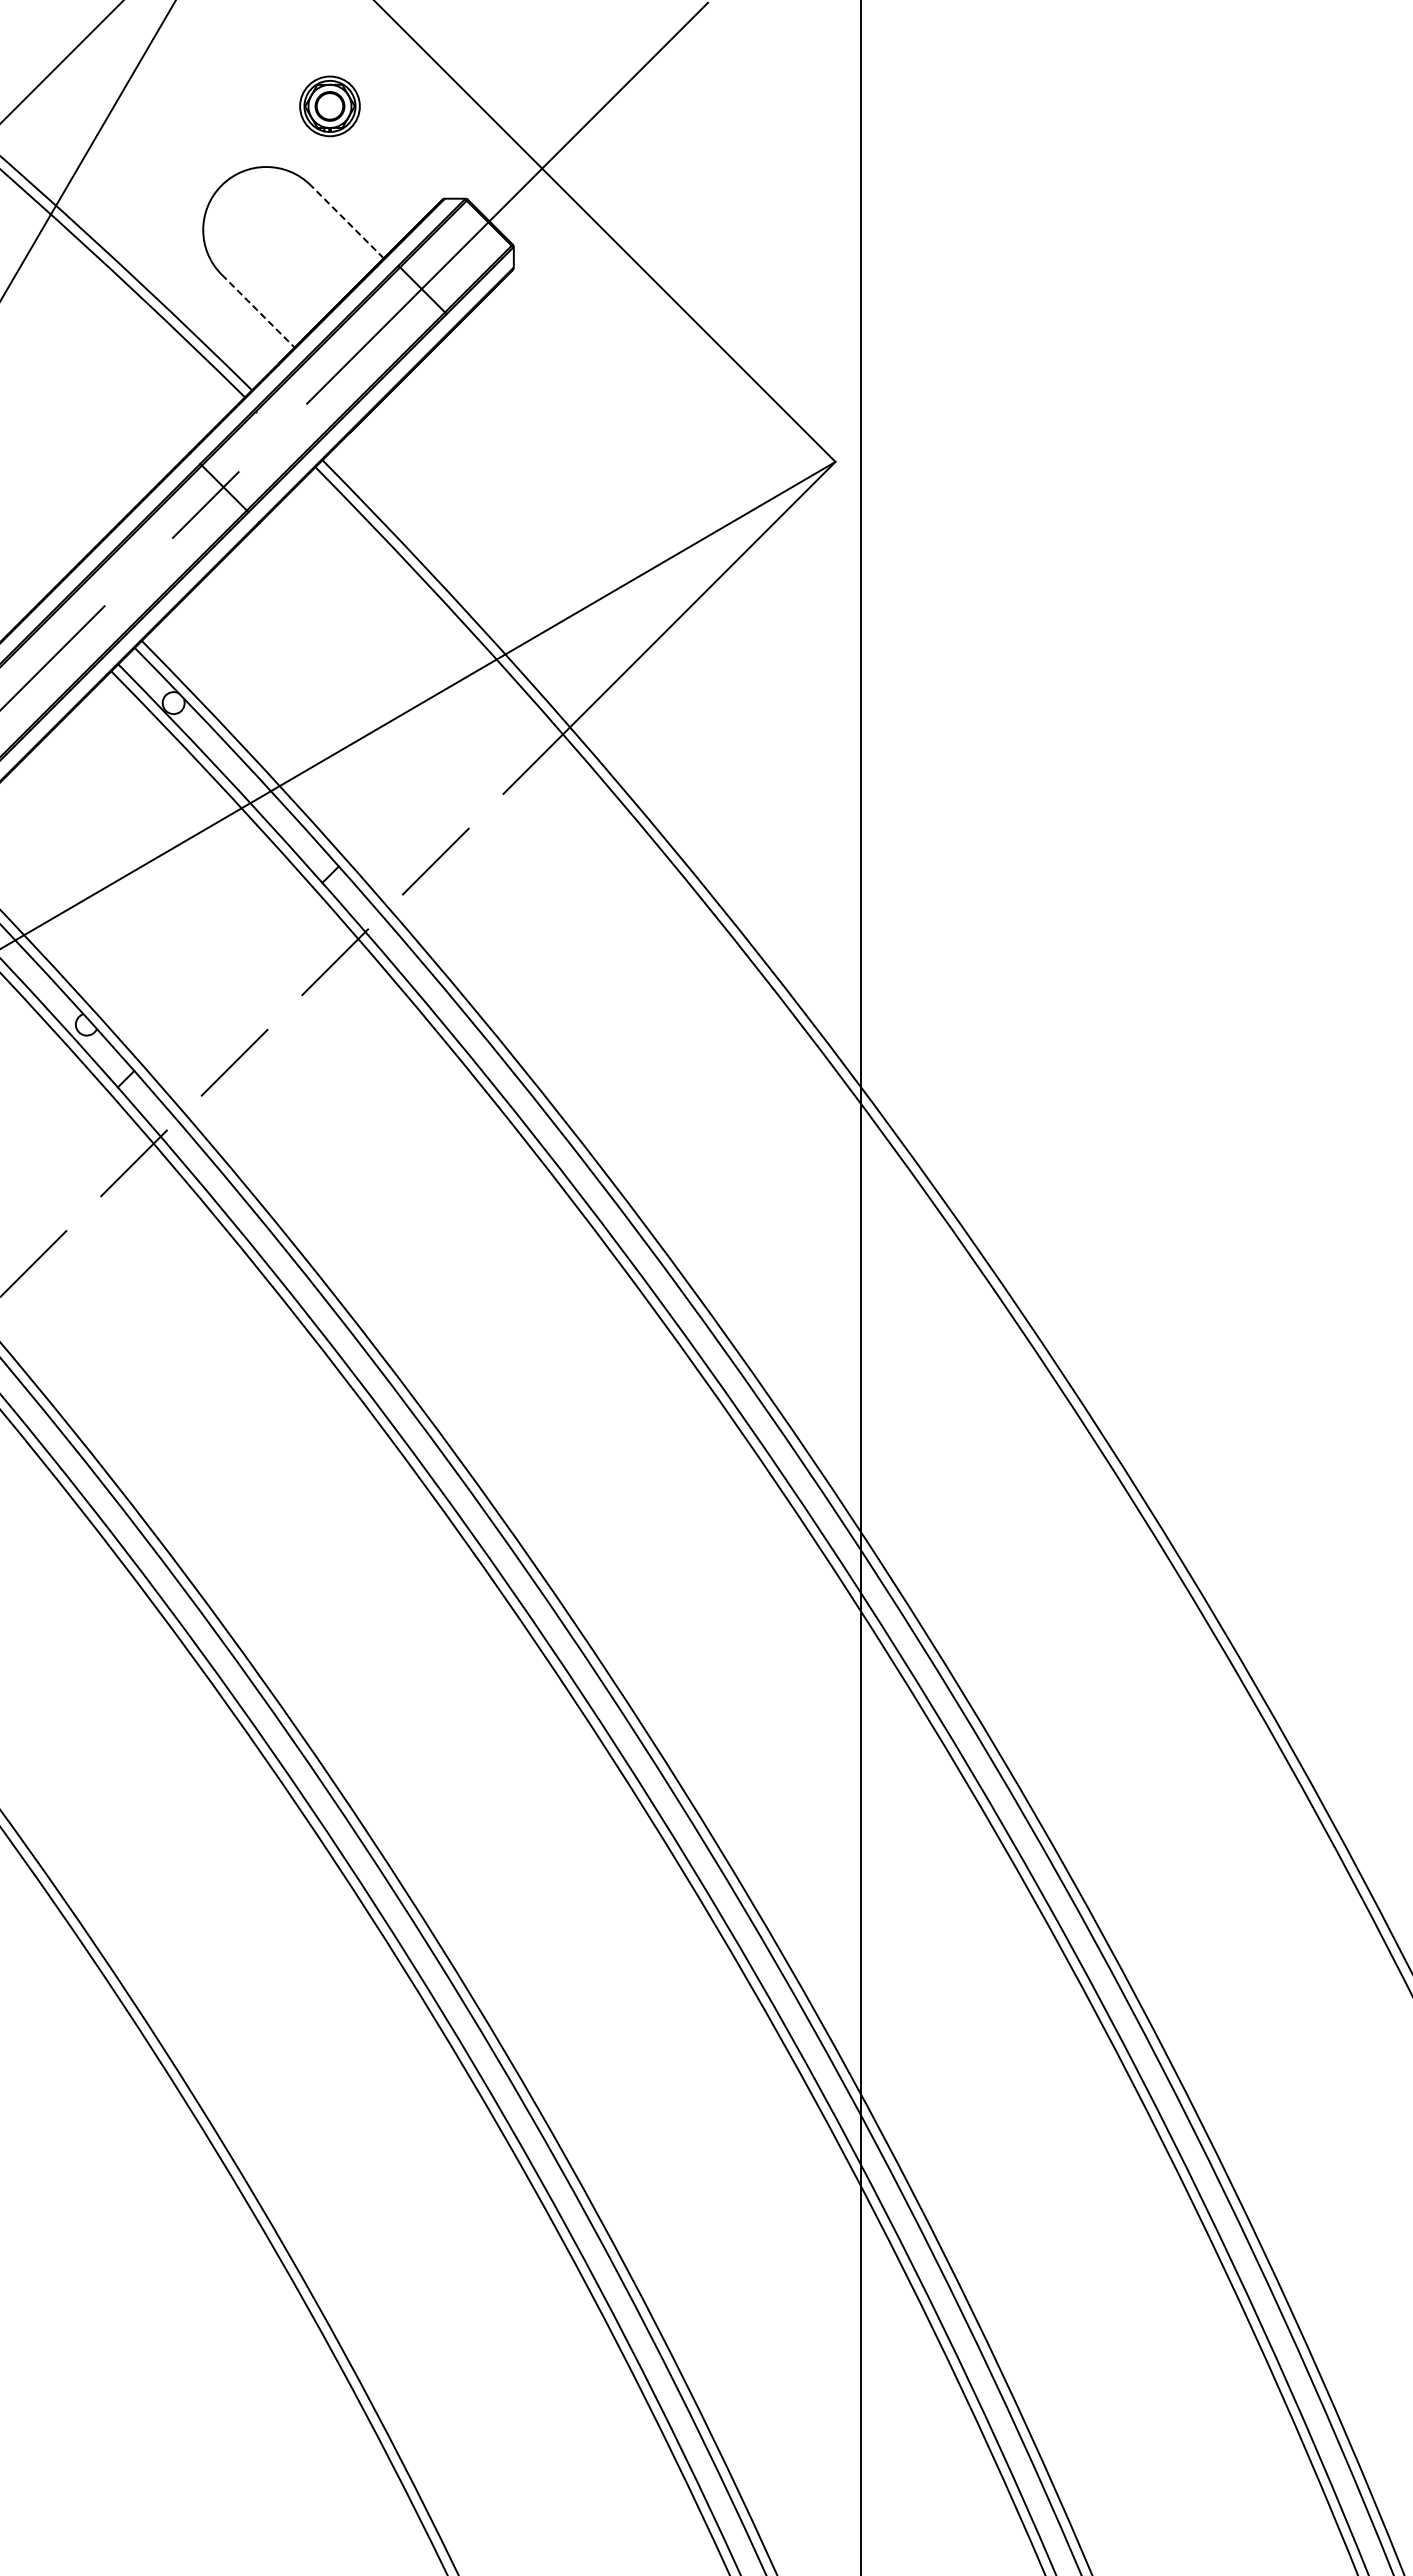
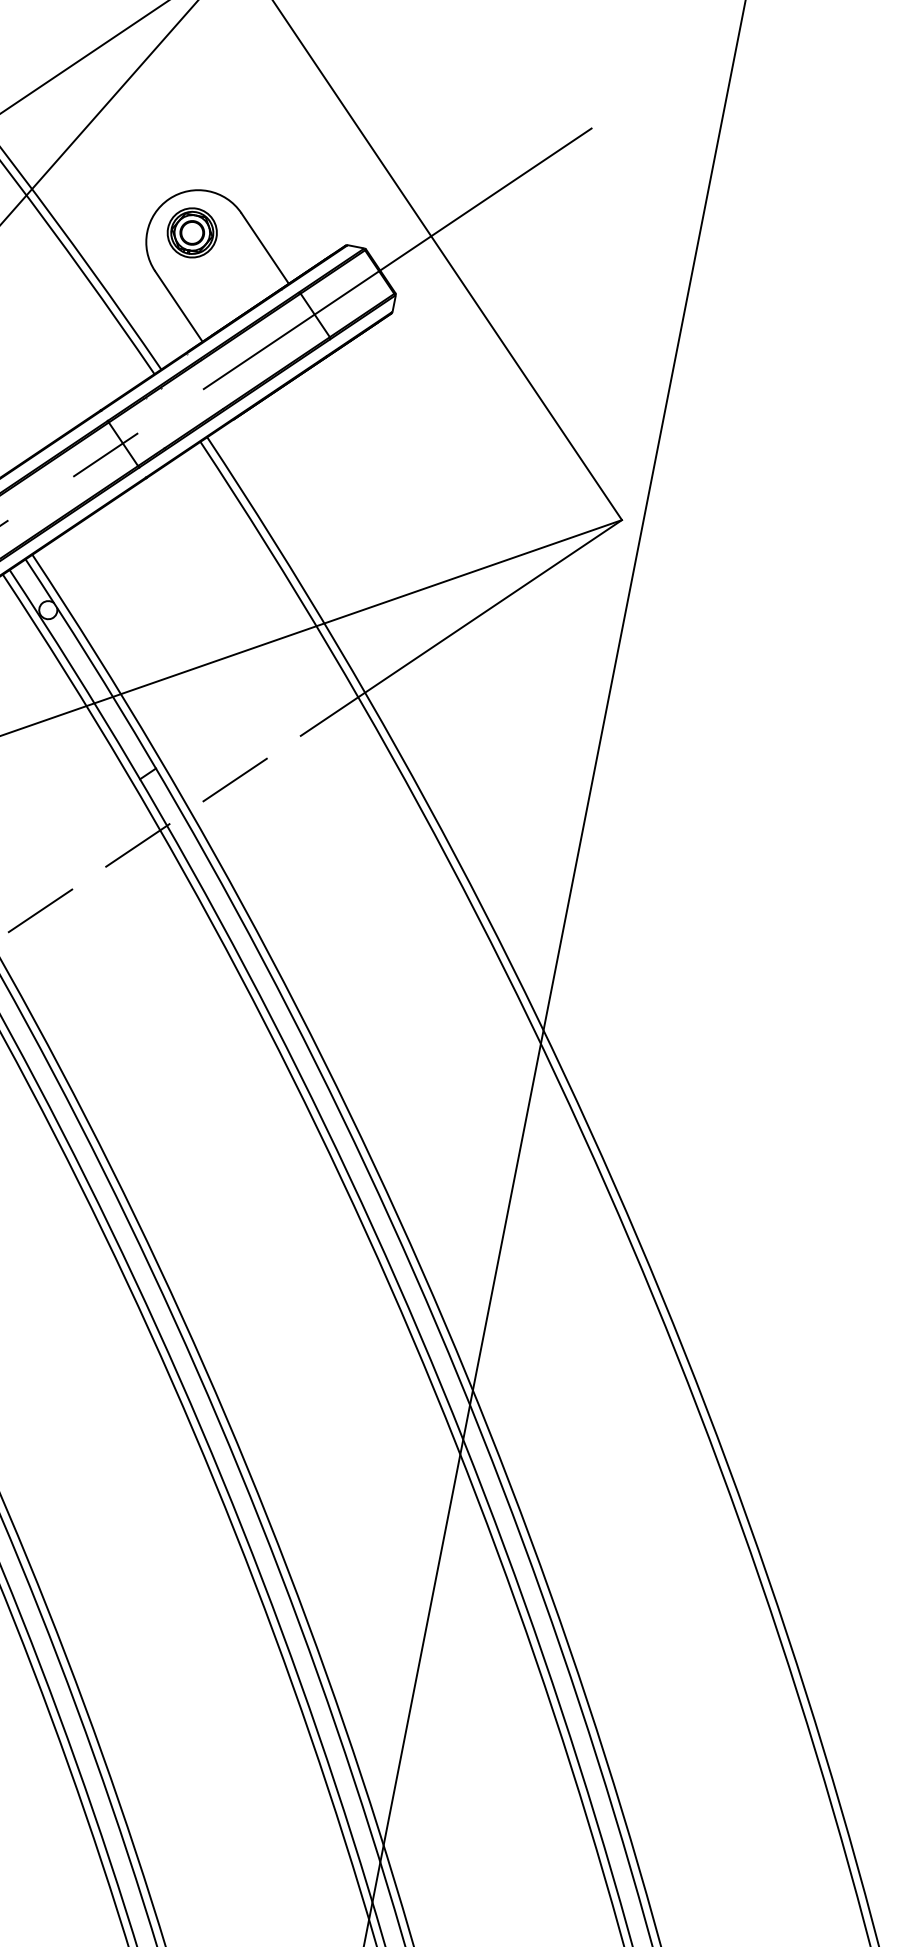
part: (329, 106) -> (191, 232), moved
line: (347, 221) -> (265, 248), dashed -> solid
line: (258, 311) -> (179, 306), dashed -> solid

